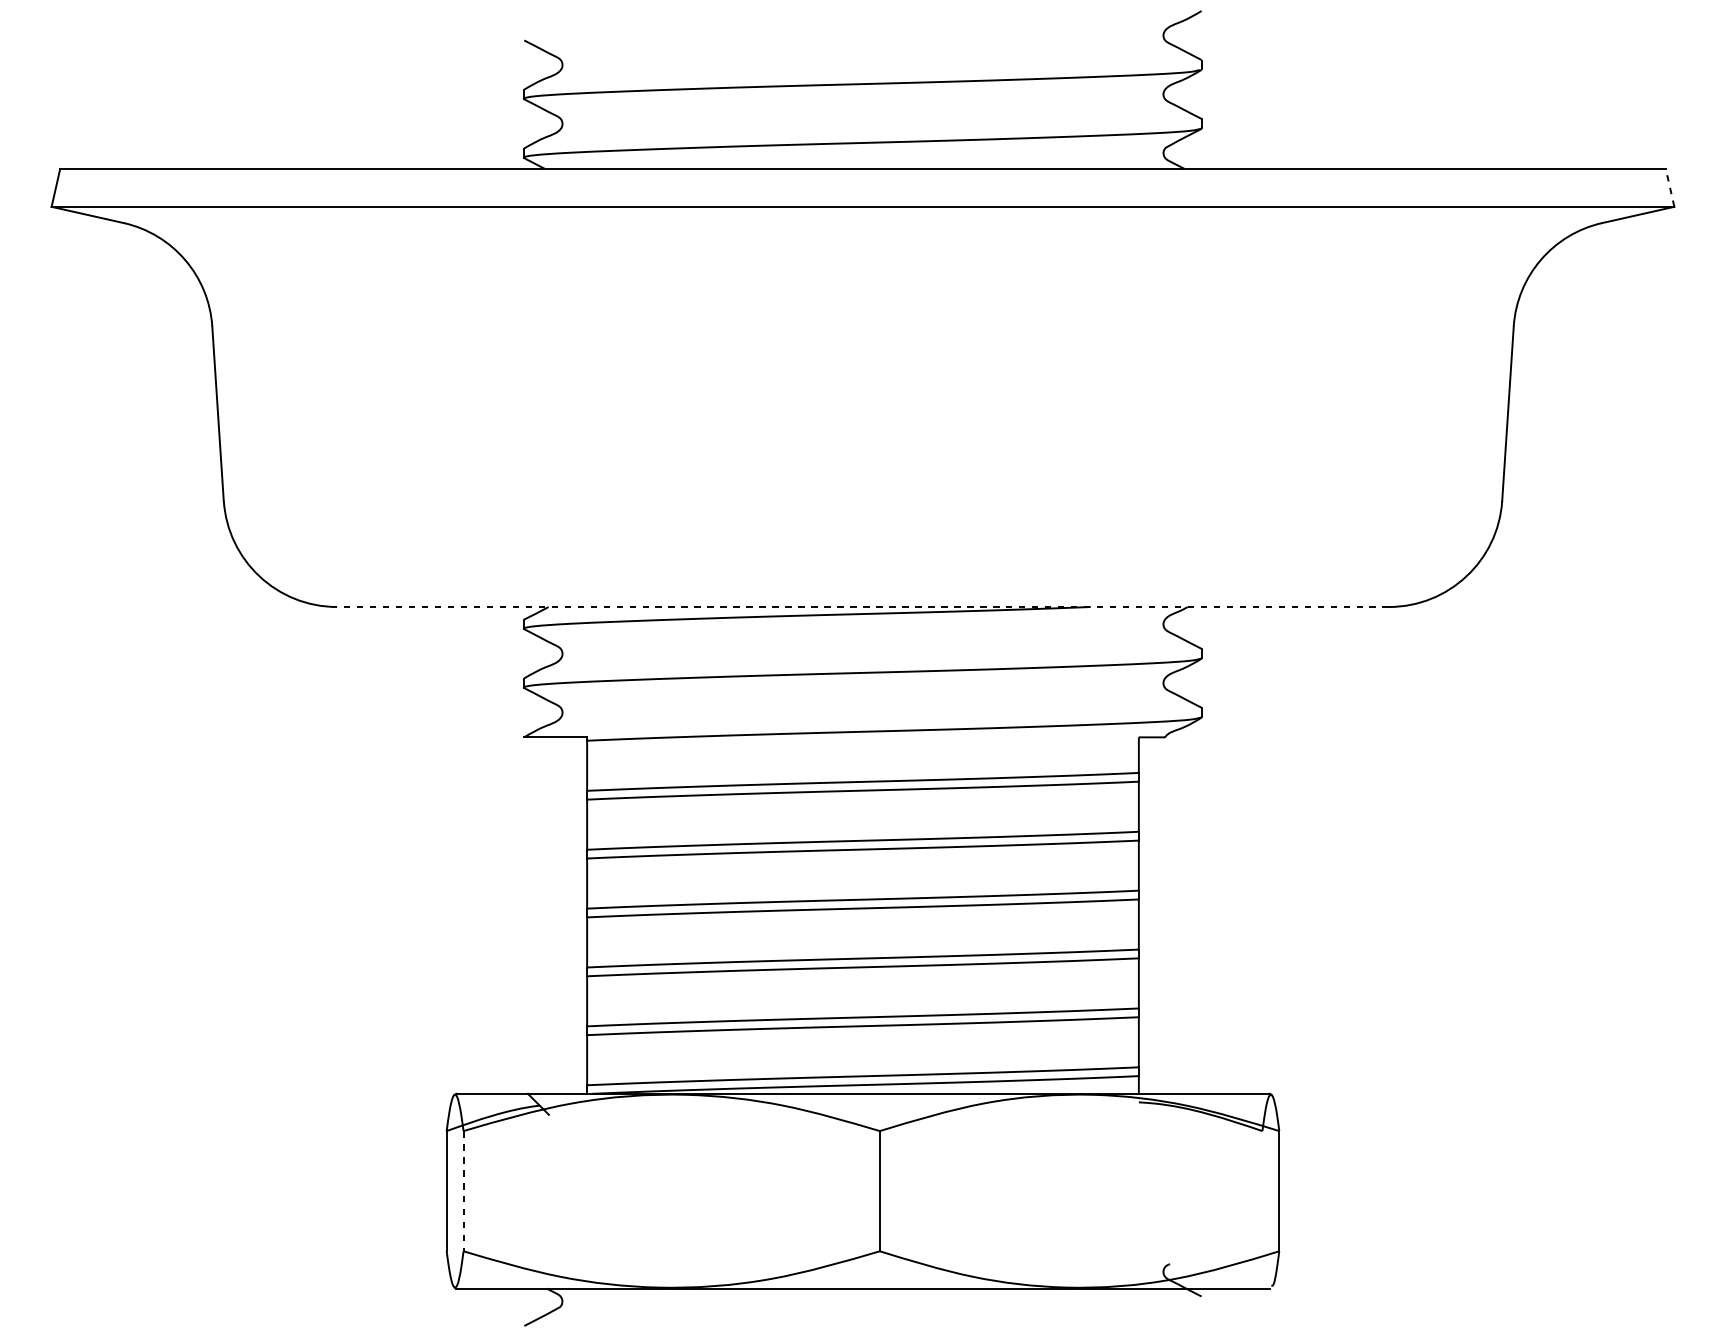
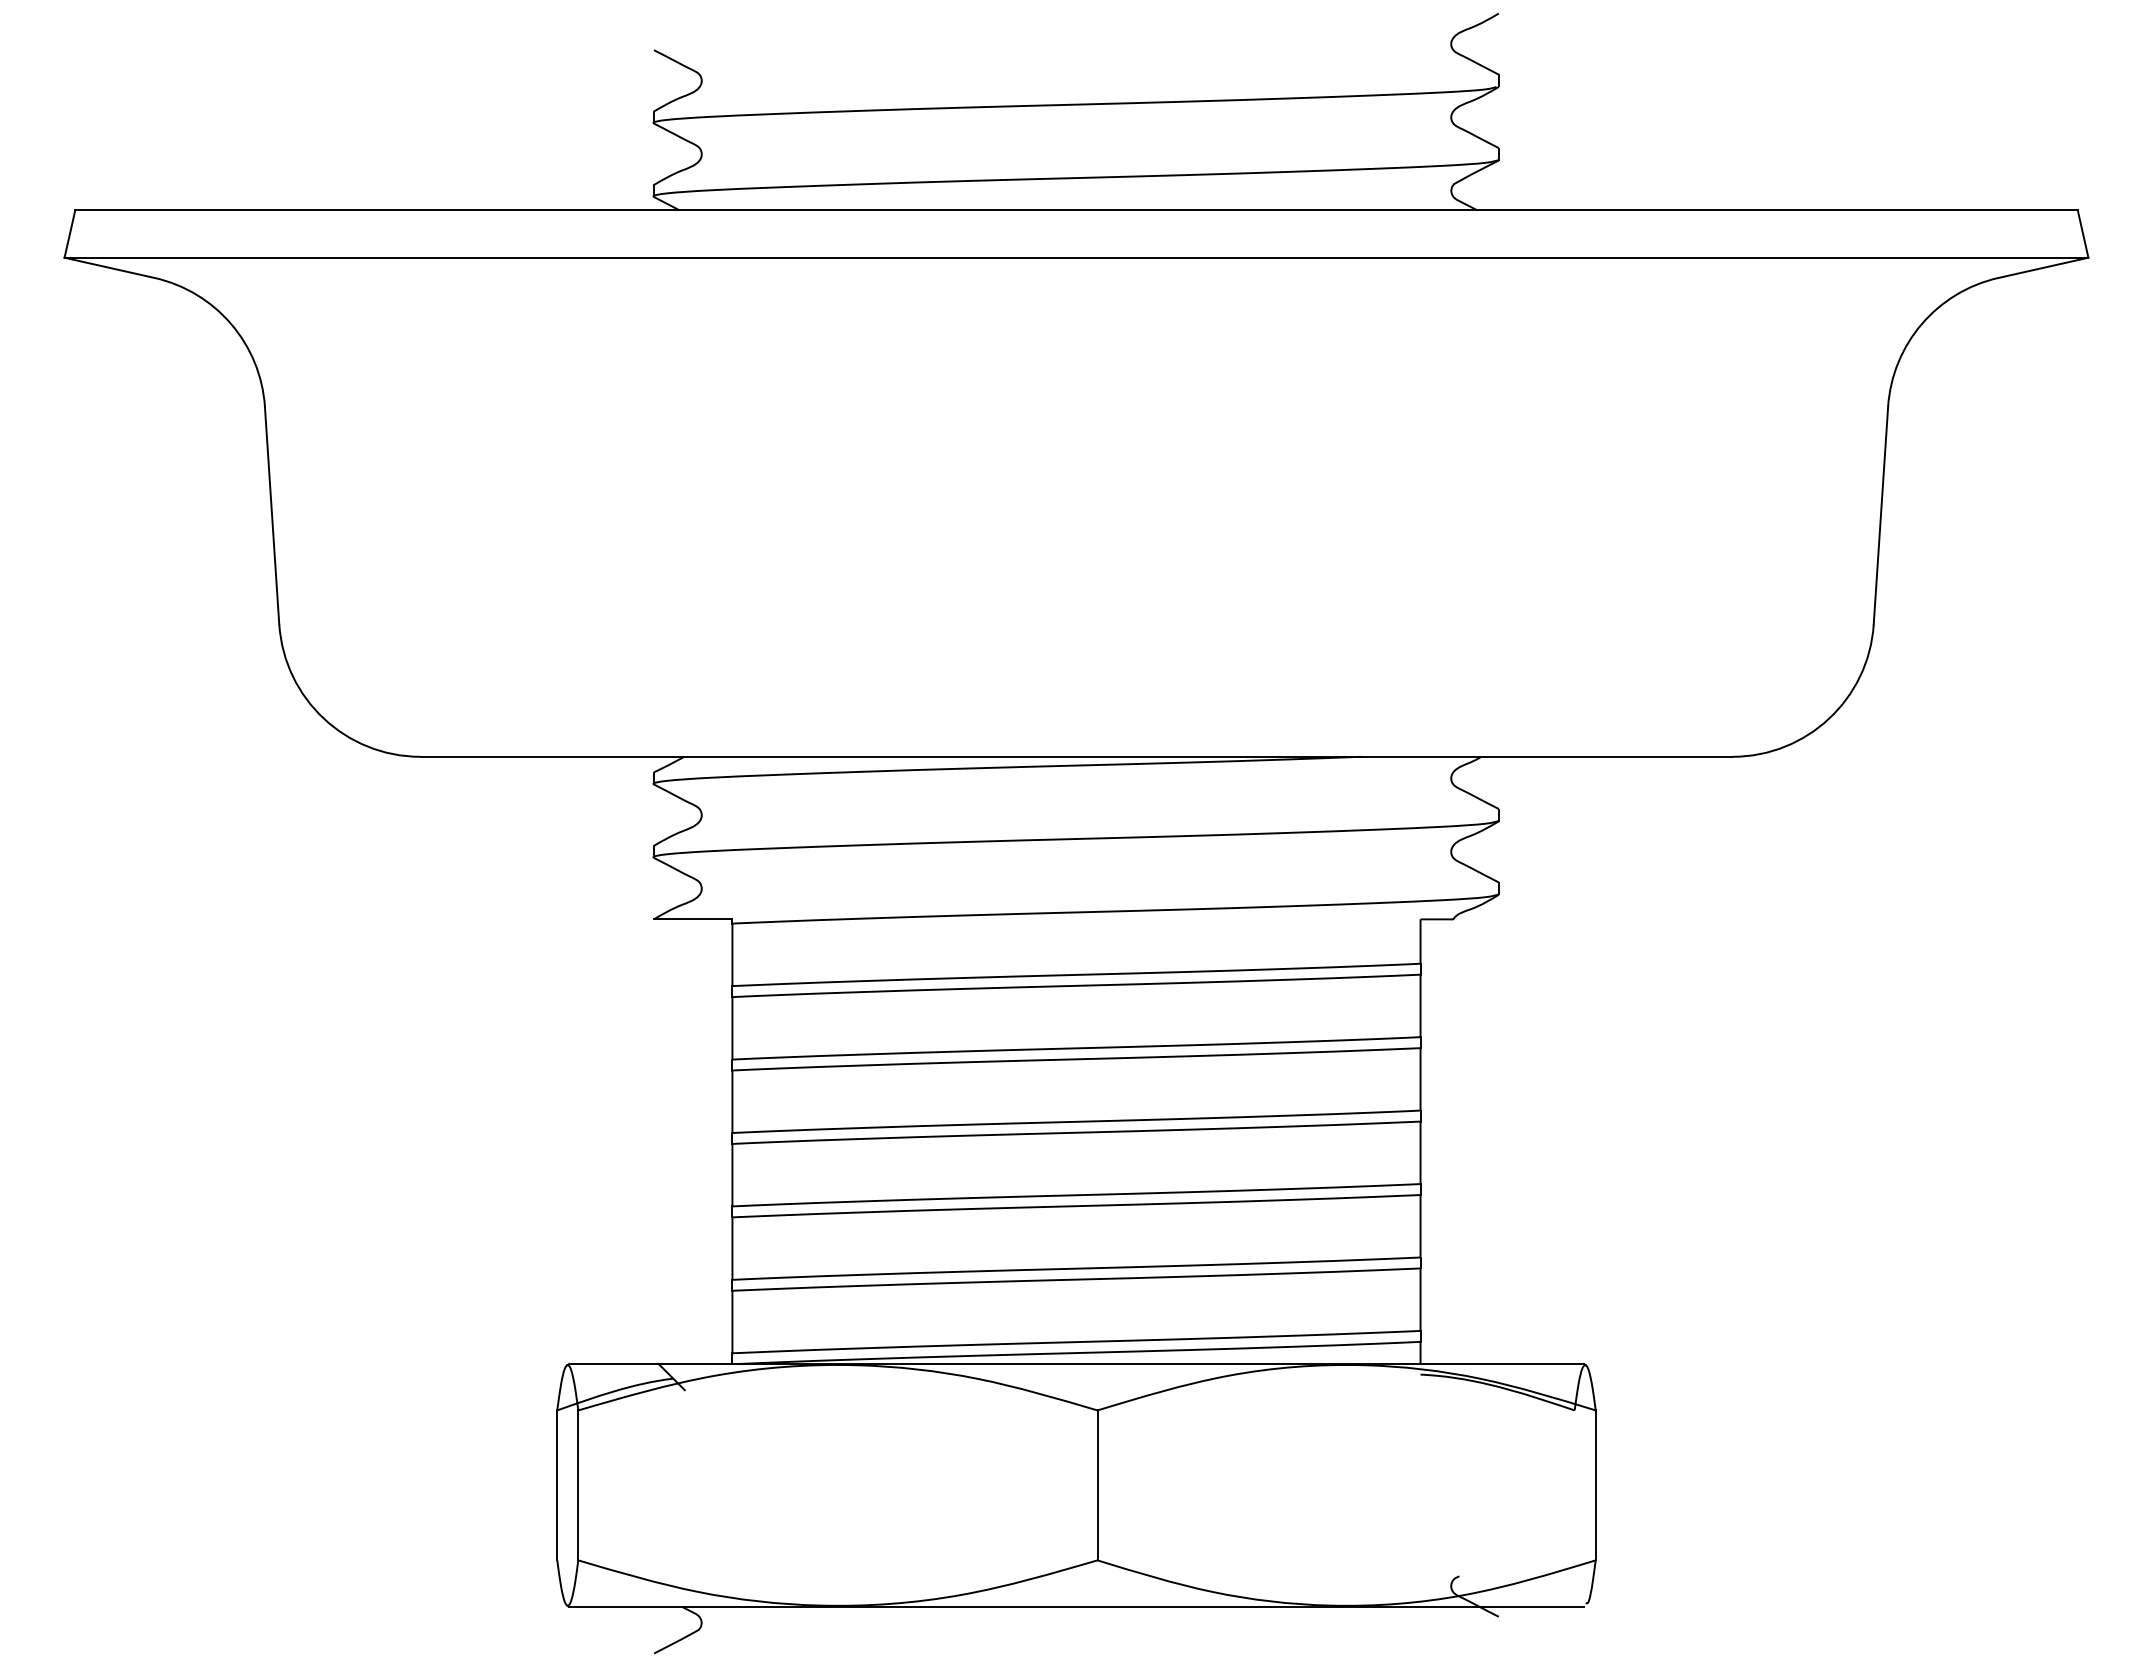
line: (1669, 187) -> (2082, 233), dashed -> solid
line: (863, 606) -> (1076, 756), dashed -> solid
line: (463, 1191) -> (578, 1485), dashed -> solid

